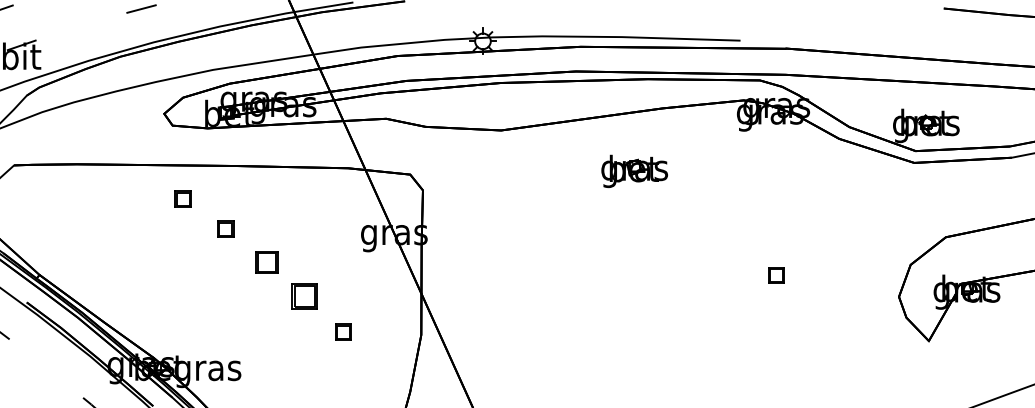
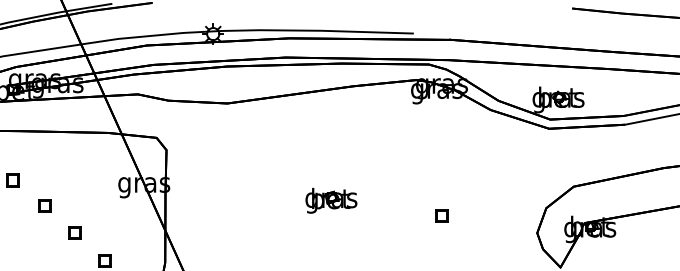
part: (634, 170) -> (331, 200), moved
part: (266, 262) -> (44, 206), size x0.71
part: (304, 296) -> (74, 232), size x0.62

